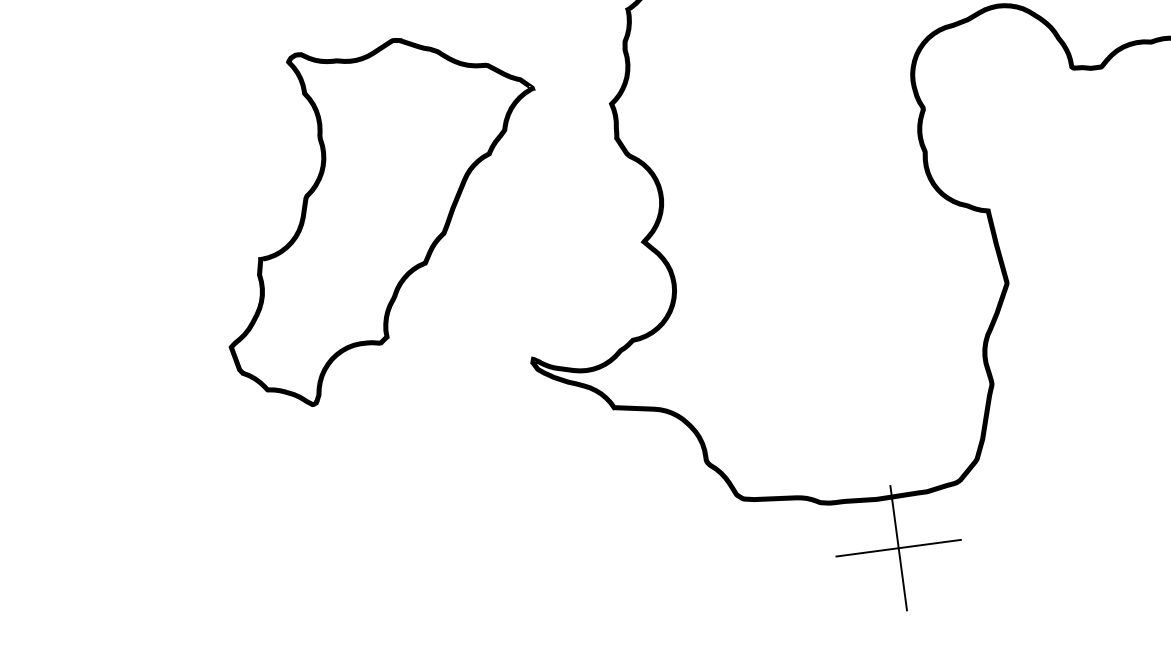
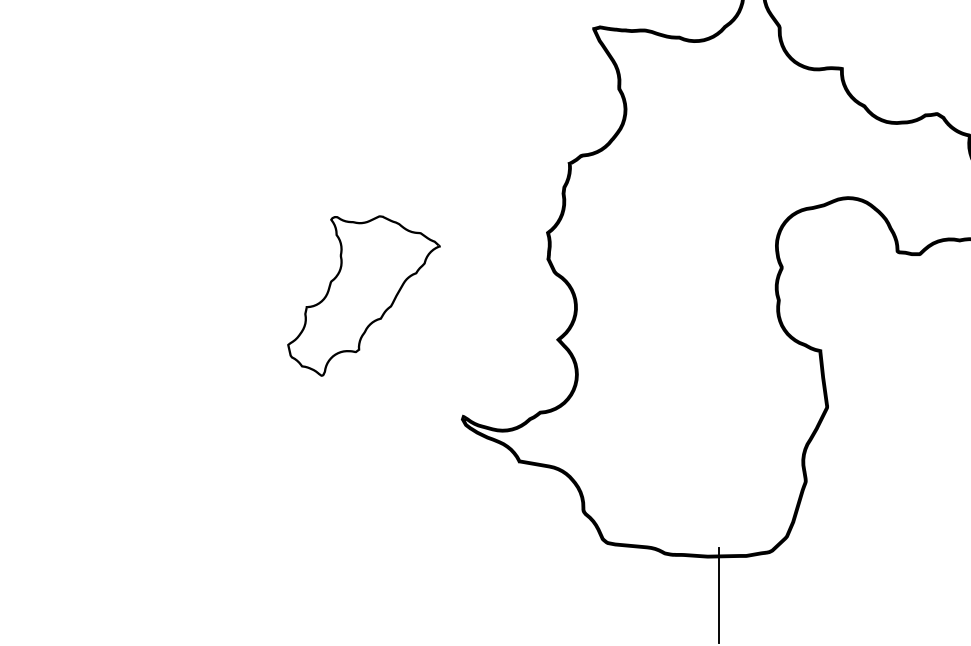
part: (381, 218) -> (363, 295), size x0.6
line: (897, 548) -> (718, 595), removed

